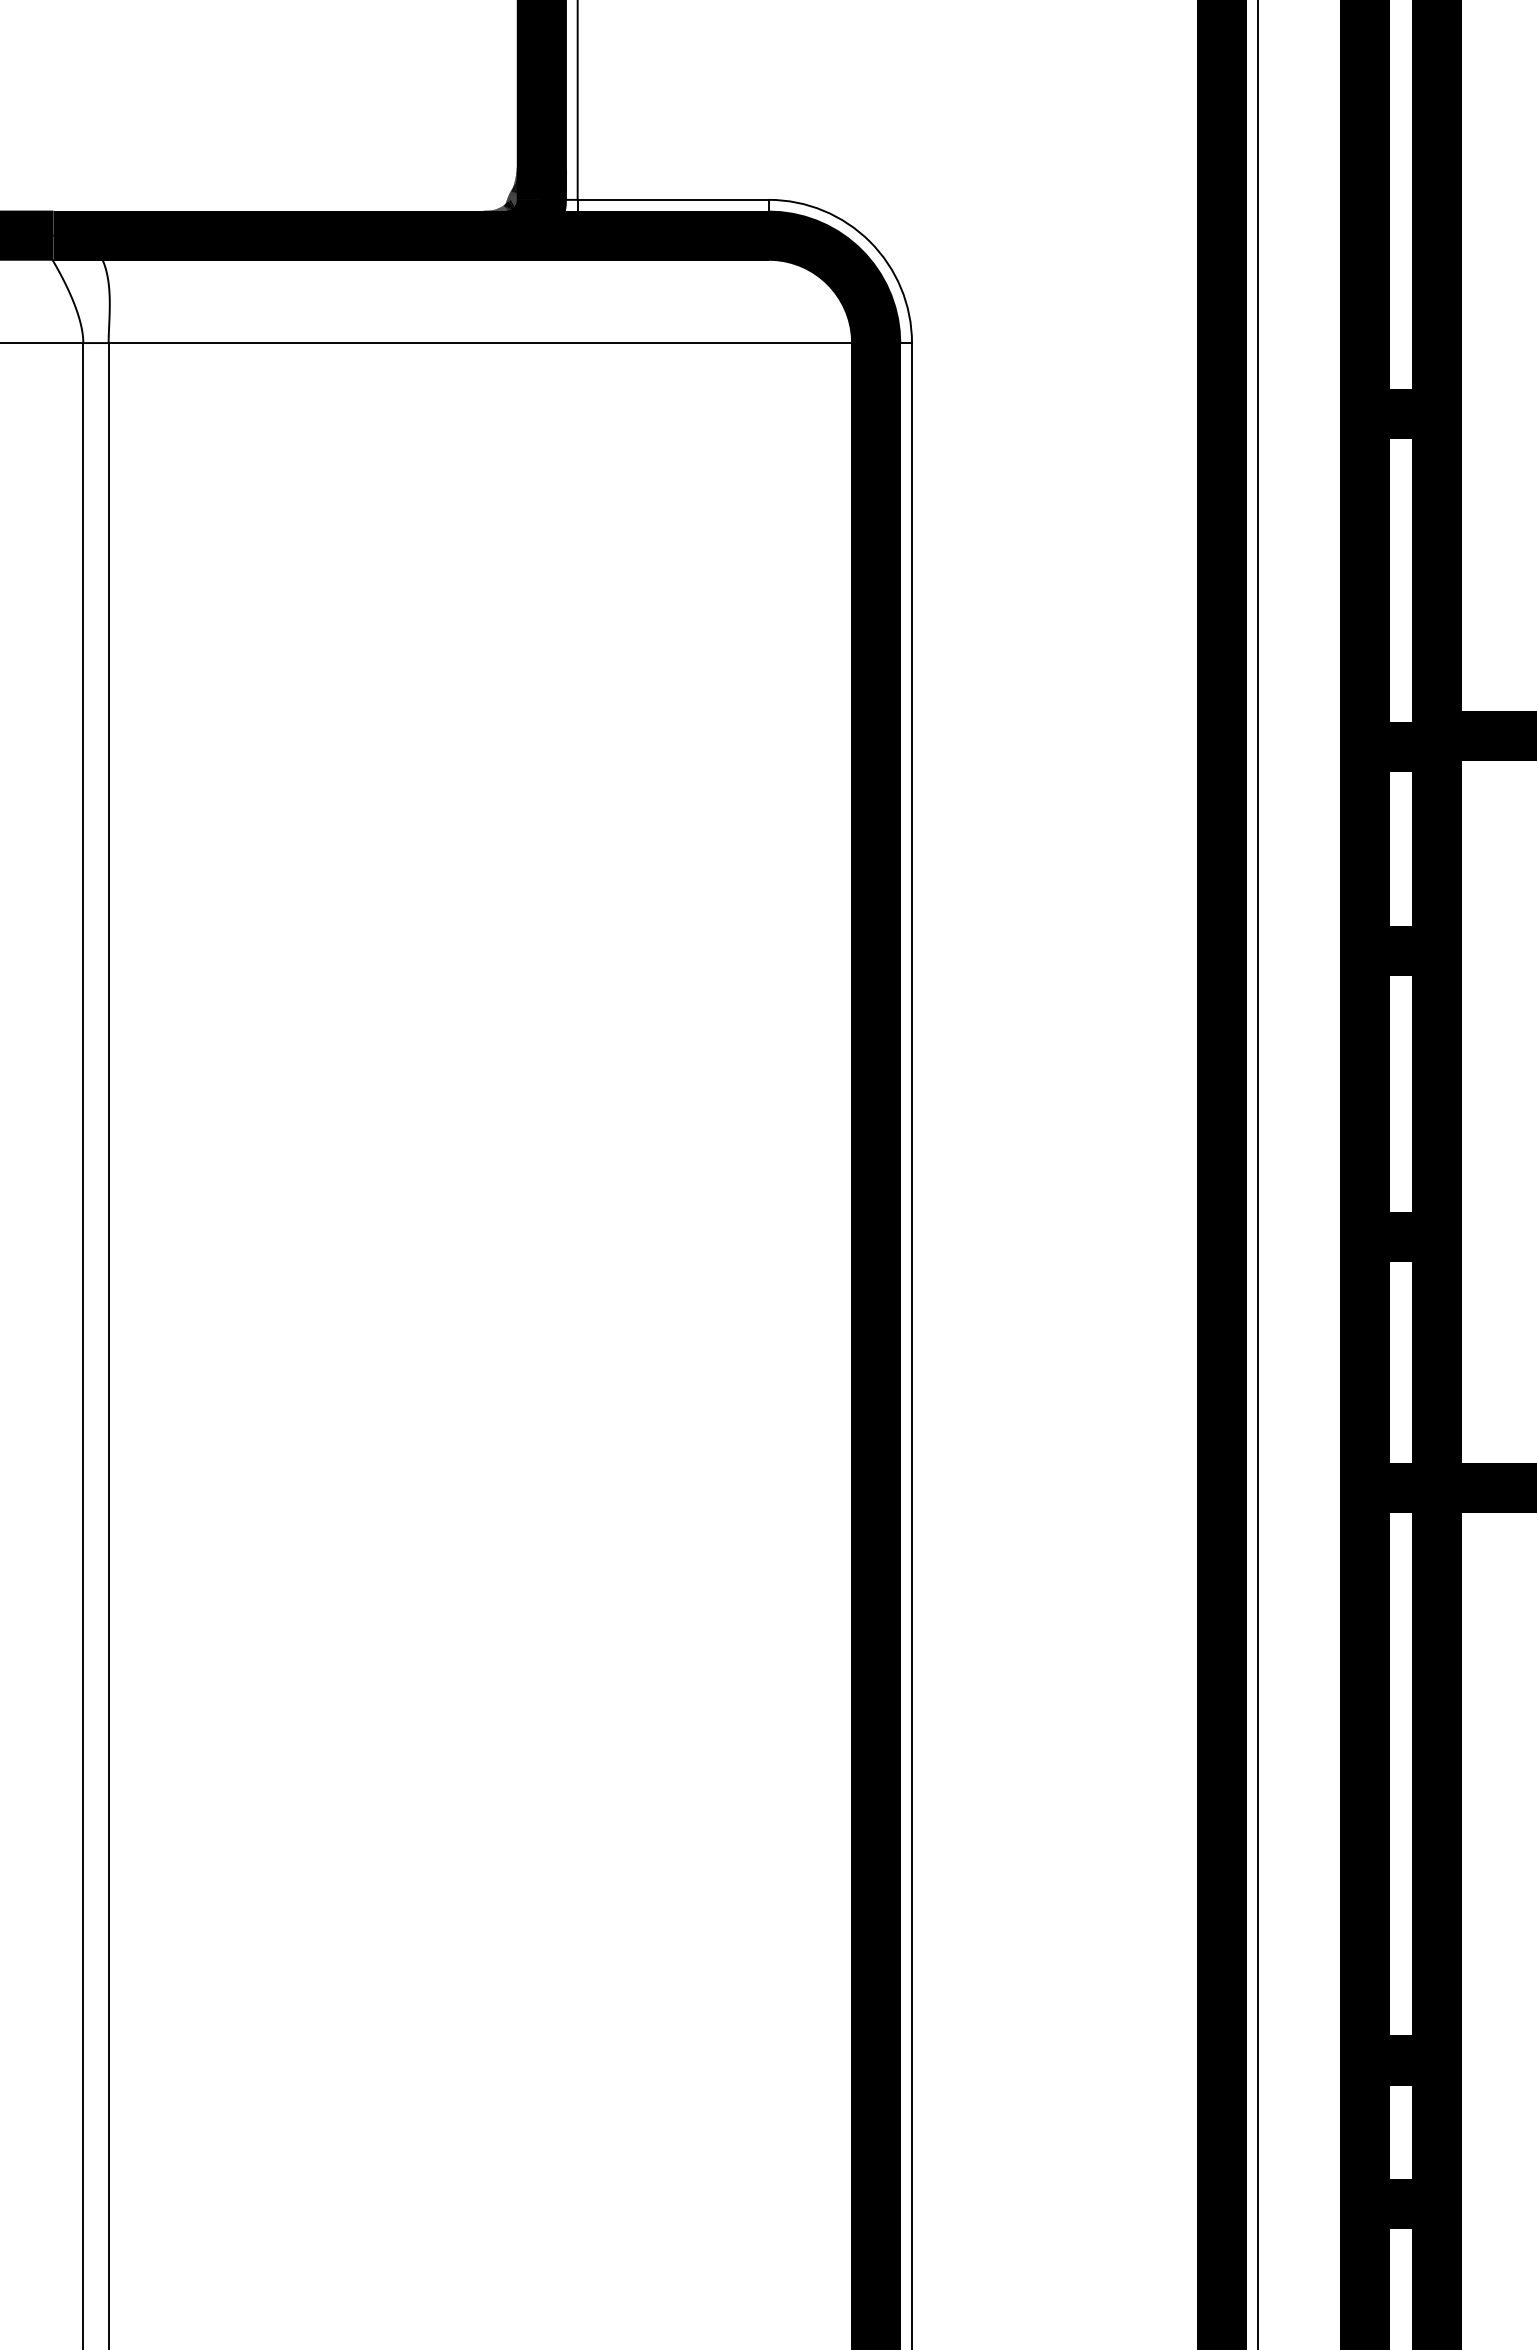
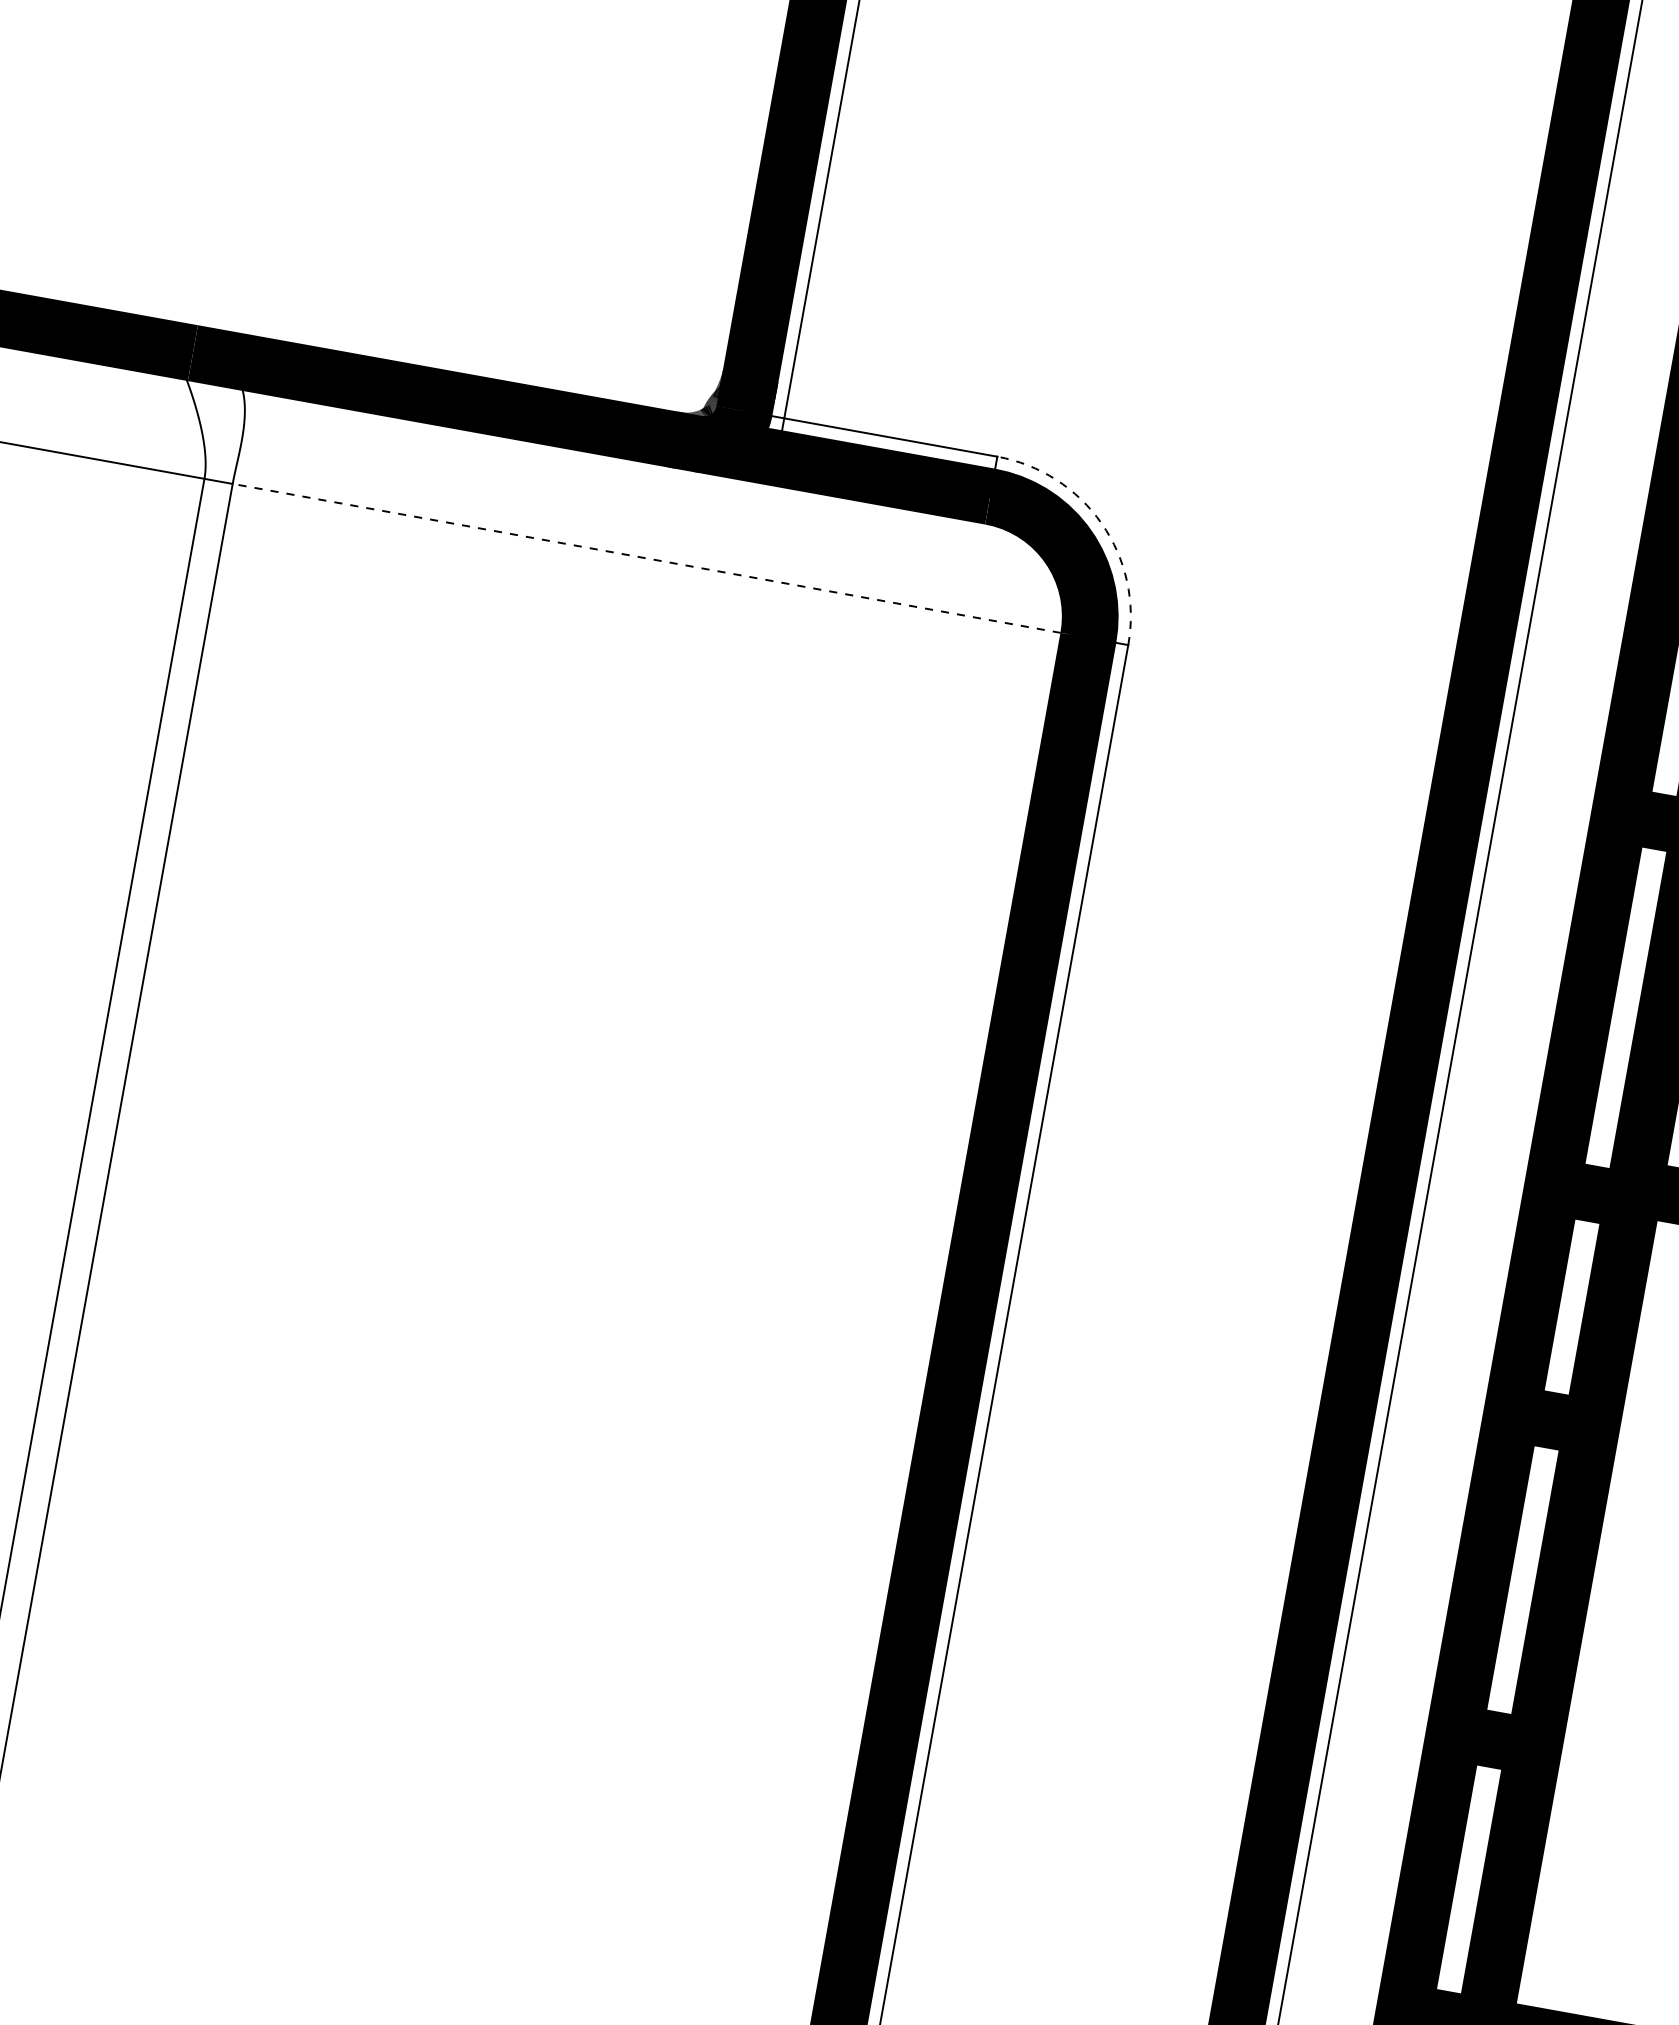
arc: (870, 241) -> (1102, 523), solid -> dashed
line: (487, 343) -> (654, 560), solid -> dashed

